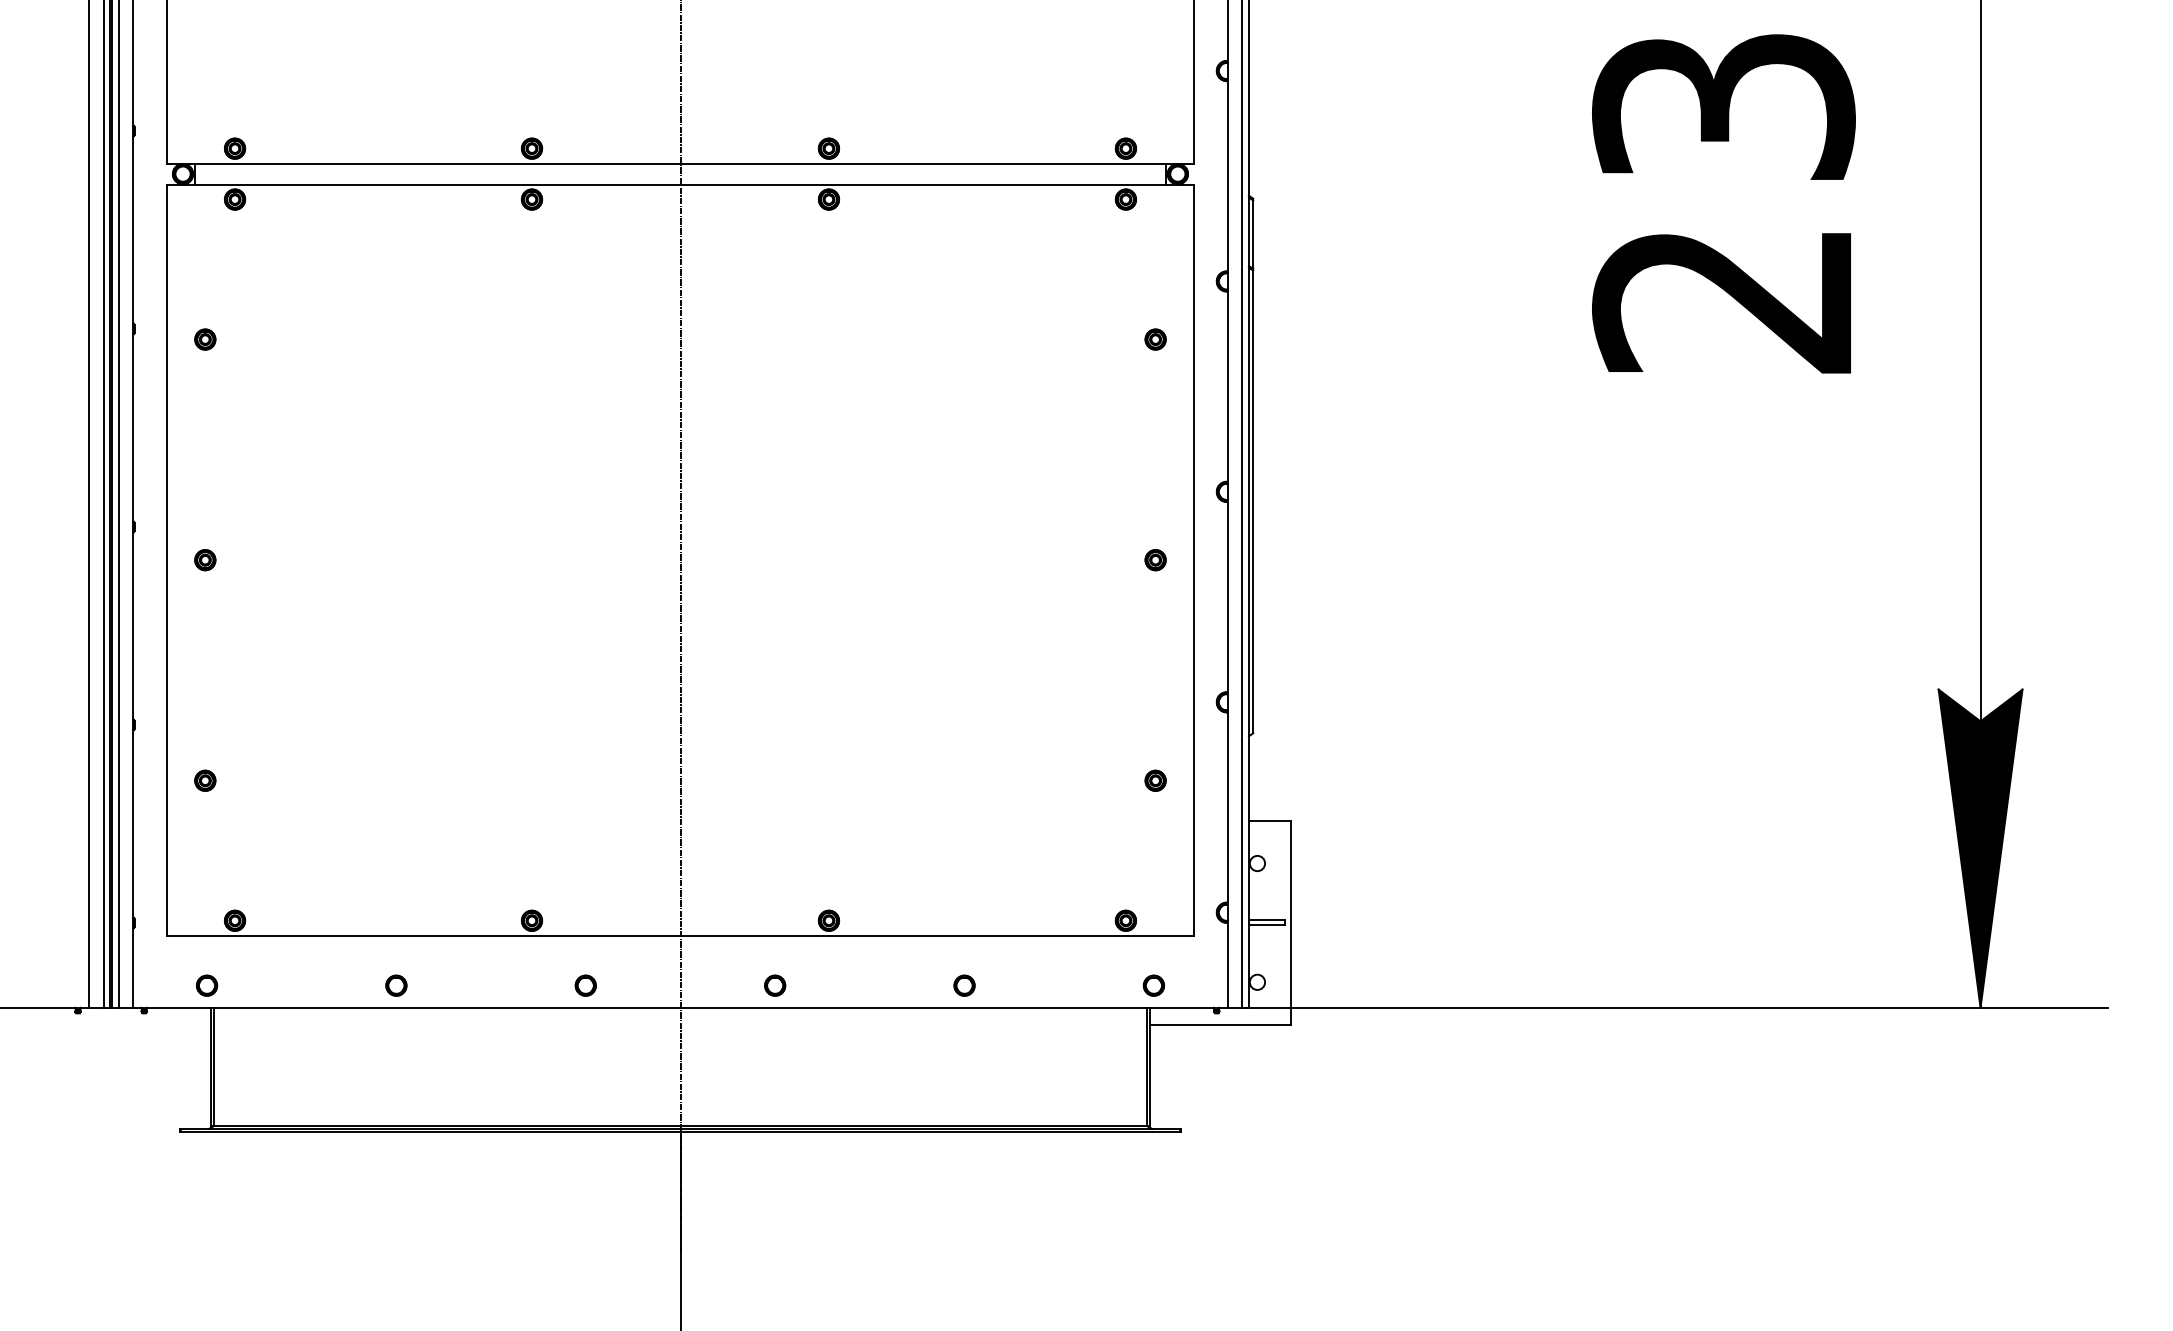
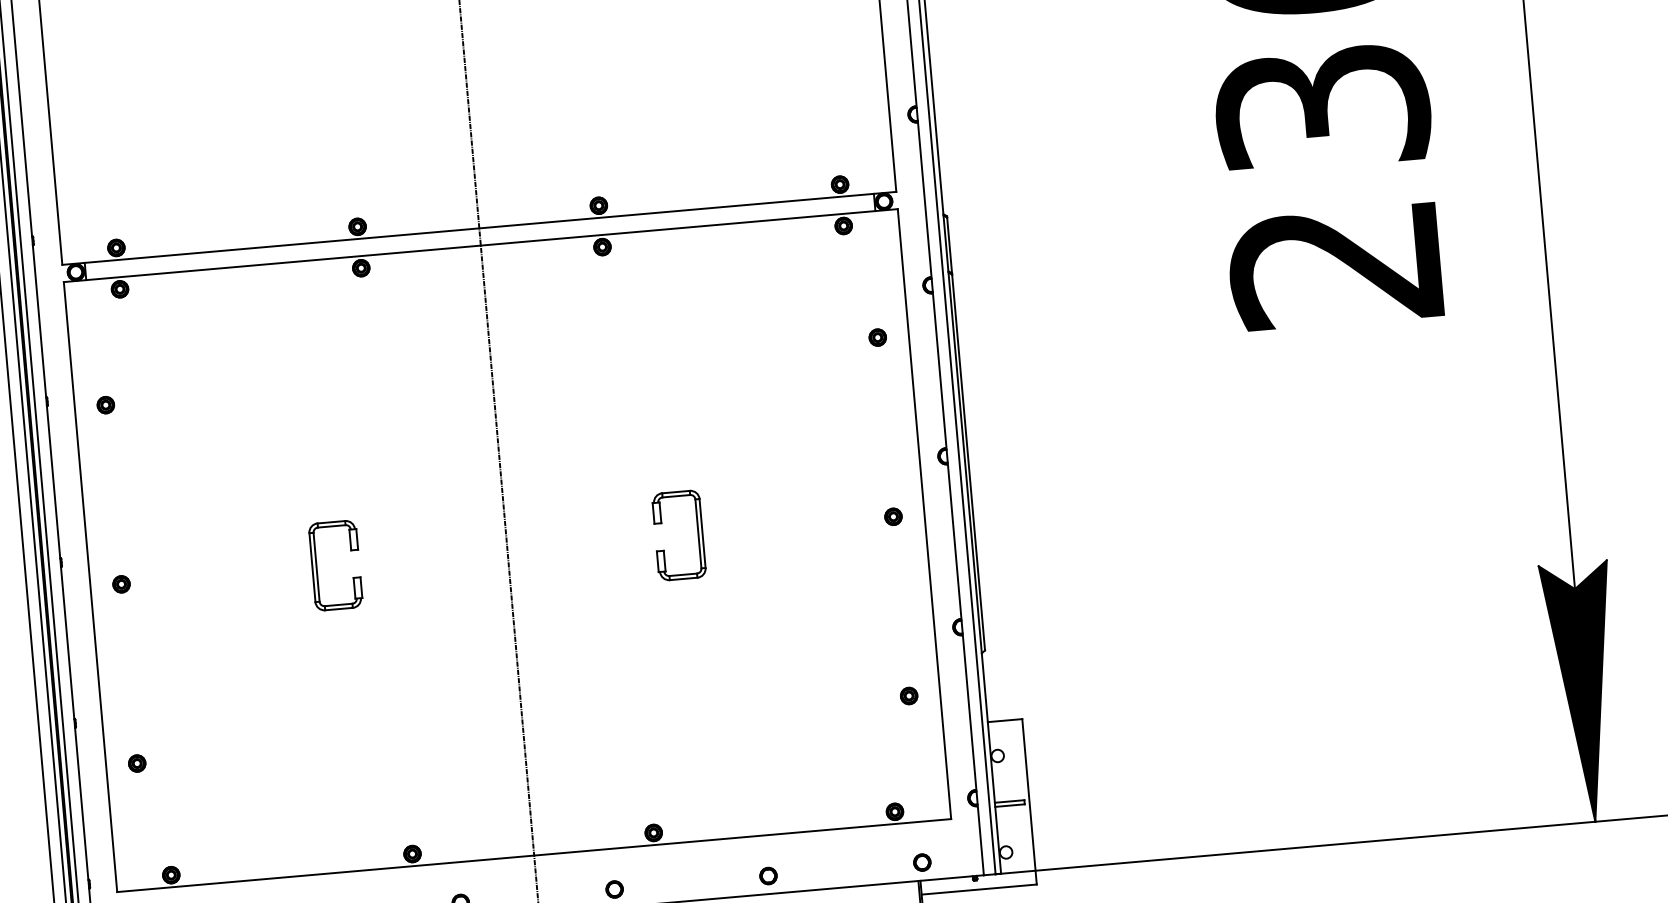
part: (445, 559) -> (316, 566), added
part: (915, 559) -> (698, 533), added

